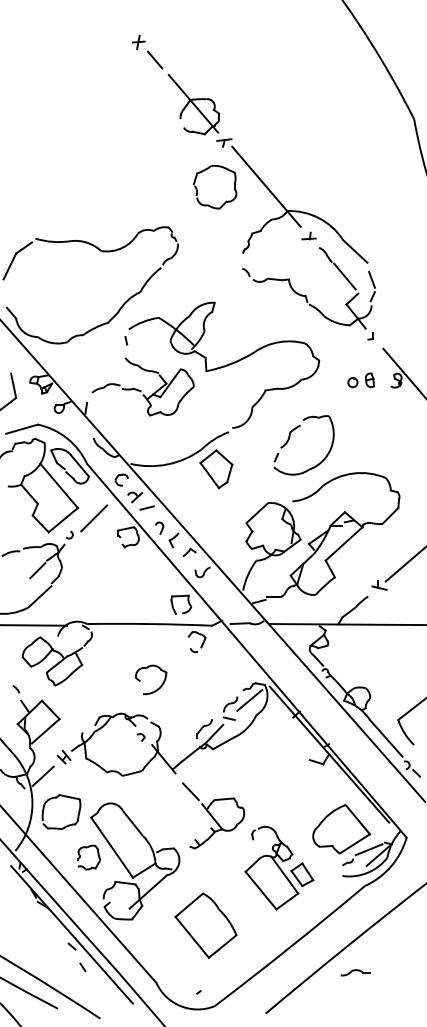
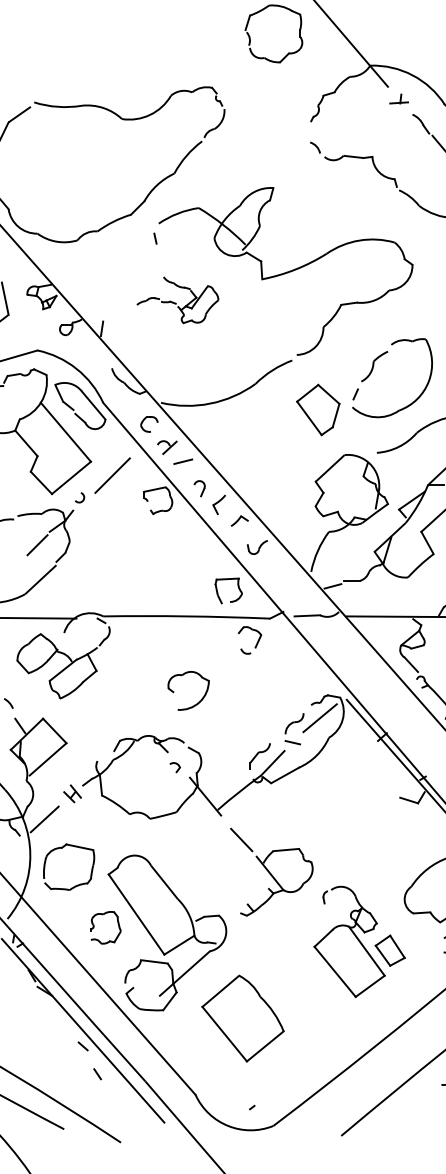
part: (142, 386) -> (177, 299), size x0.6
part: (216, 469) -> (318, 410), moved
part: (205, 925) -> (242, 1018), moved

